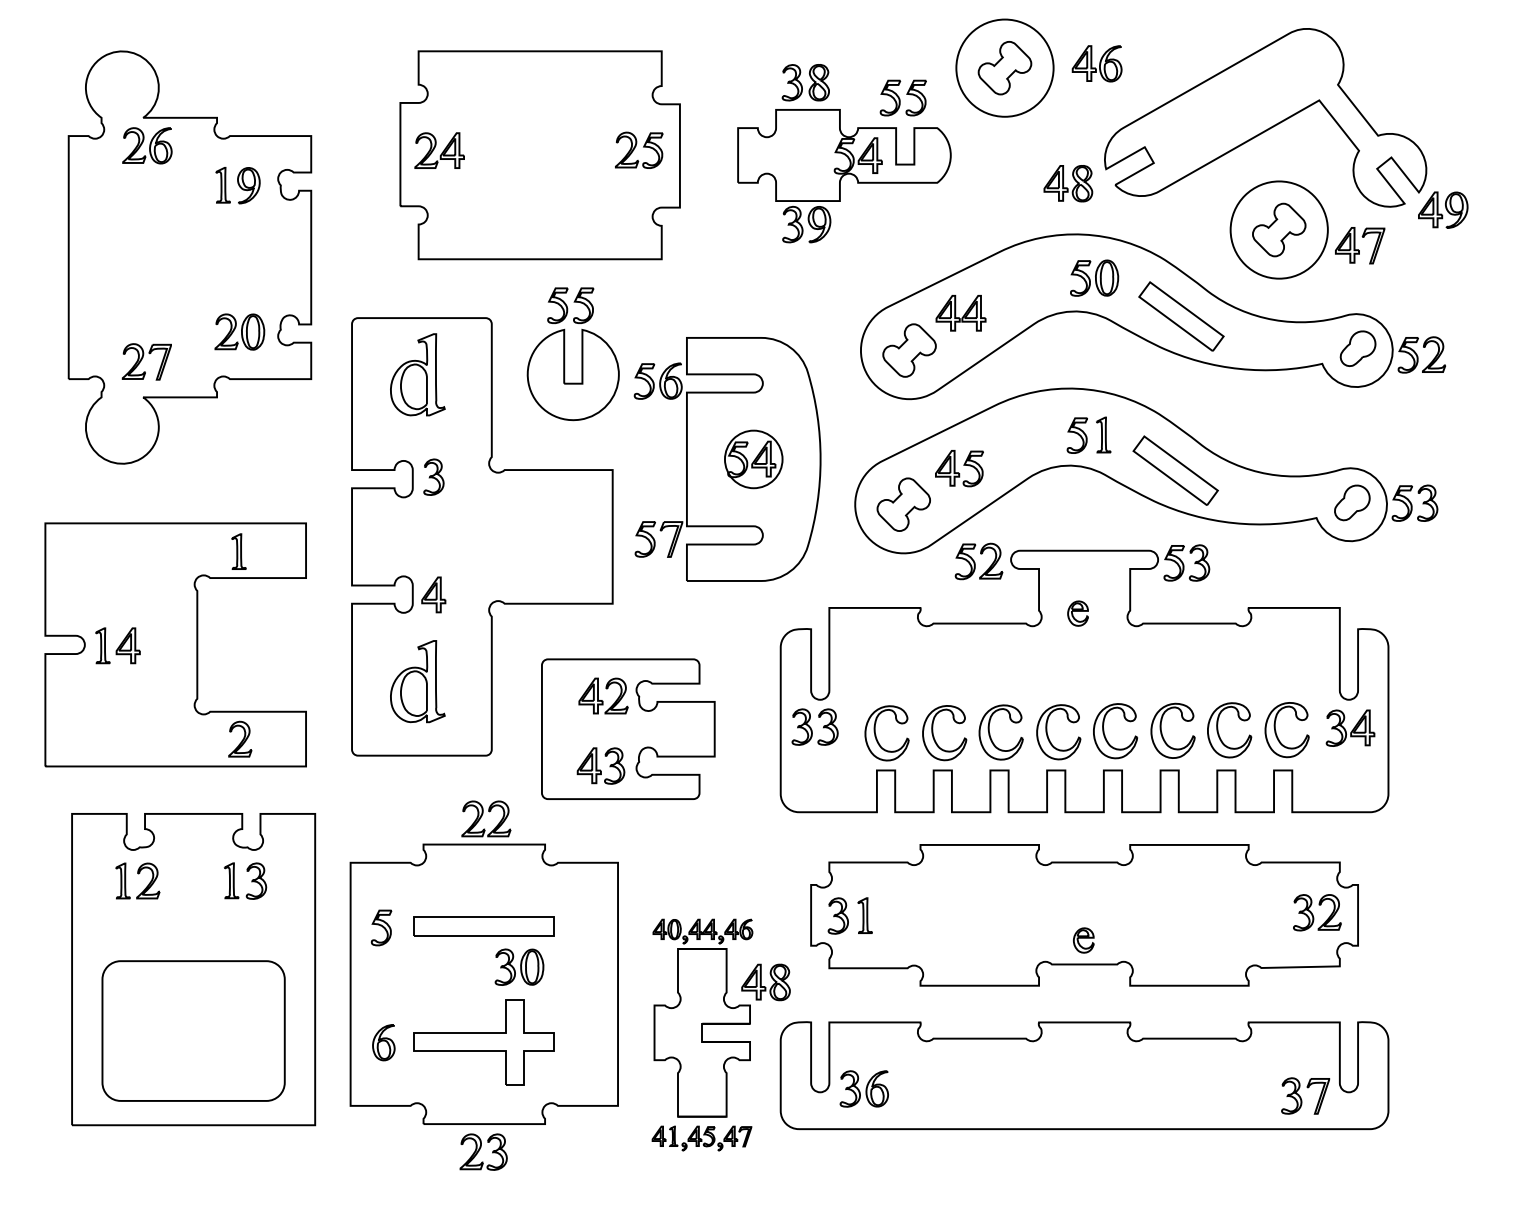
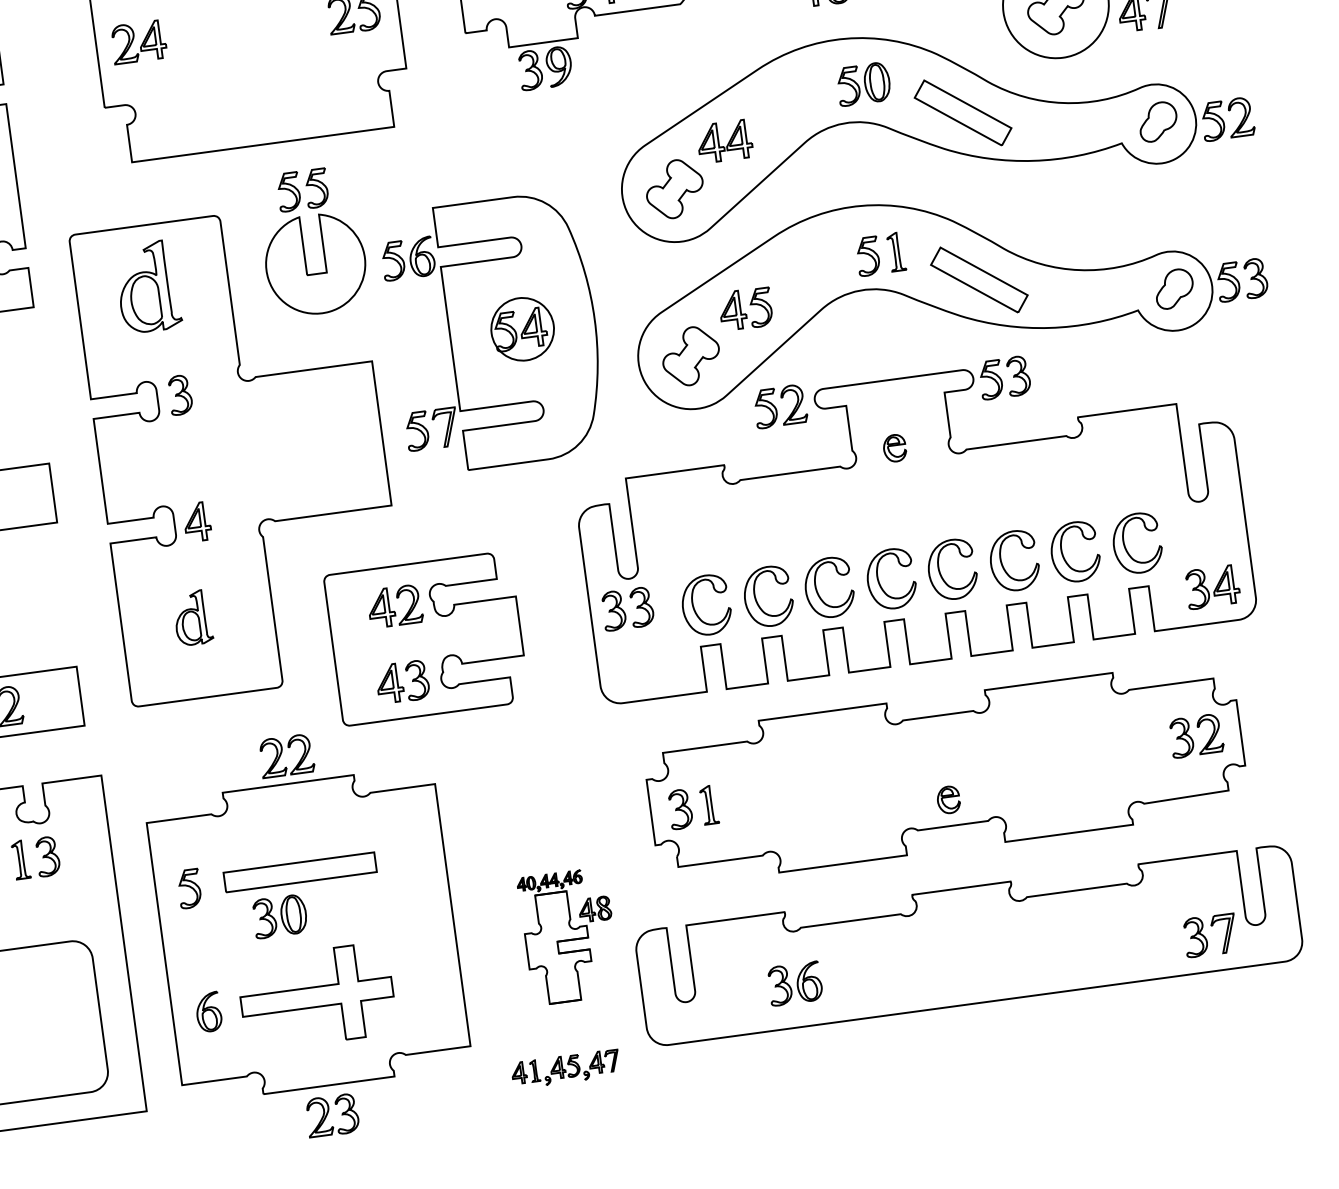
part: (417, 681) -> (192, 617), size x0.6
part: (1350, 727) -> (1212, 586), moved
part: (519, 966) -> (279, 915), moved
part: (721, 1017) -> (569, 935), size x0.6
part: (863, 1088) -> (794, 983), moved

